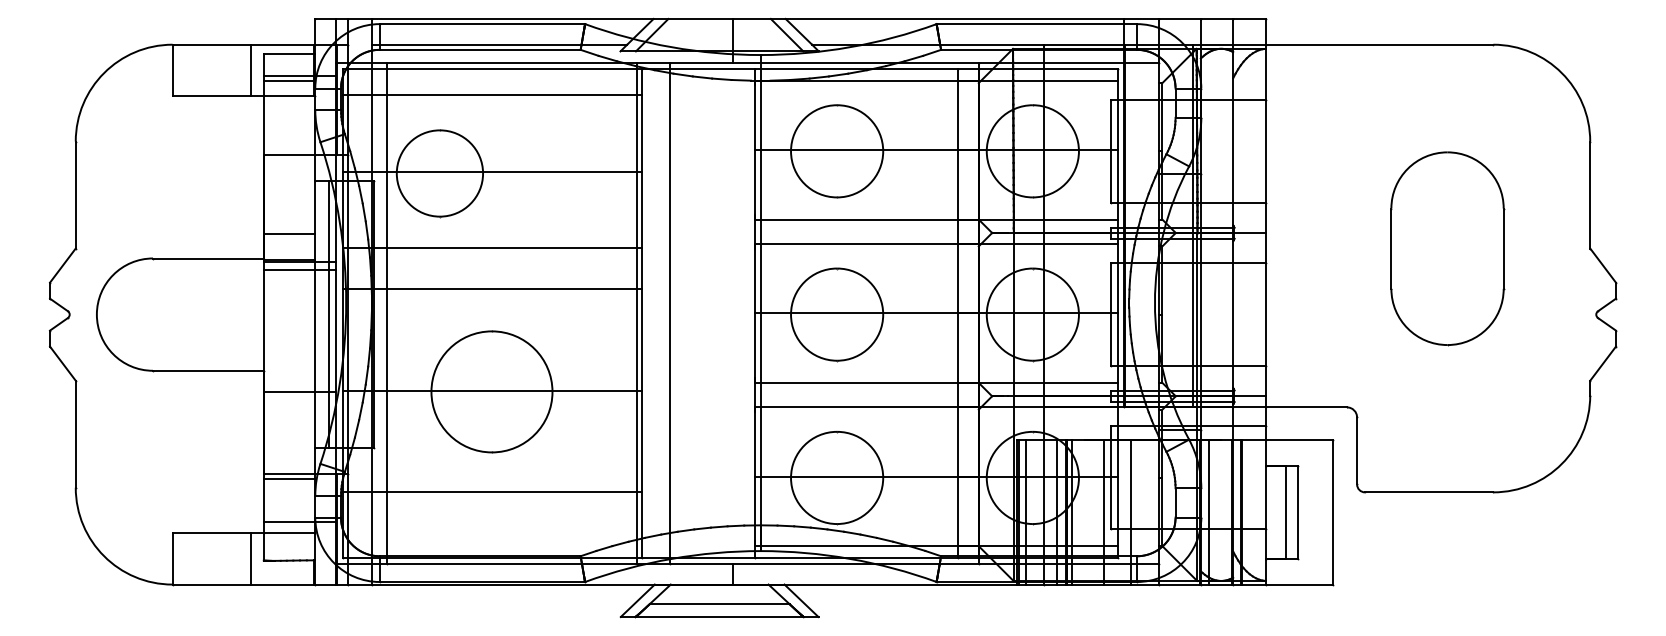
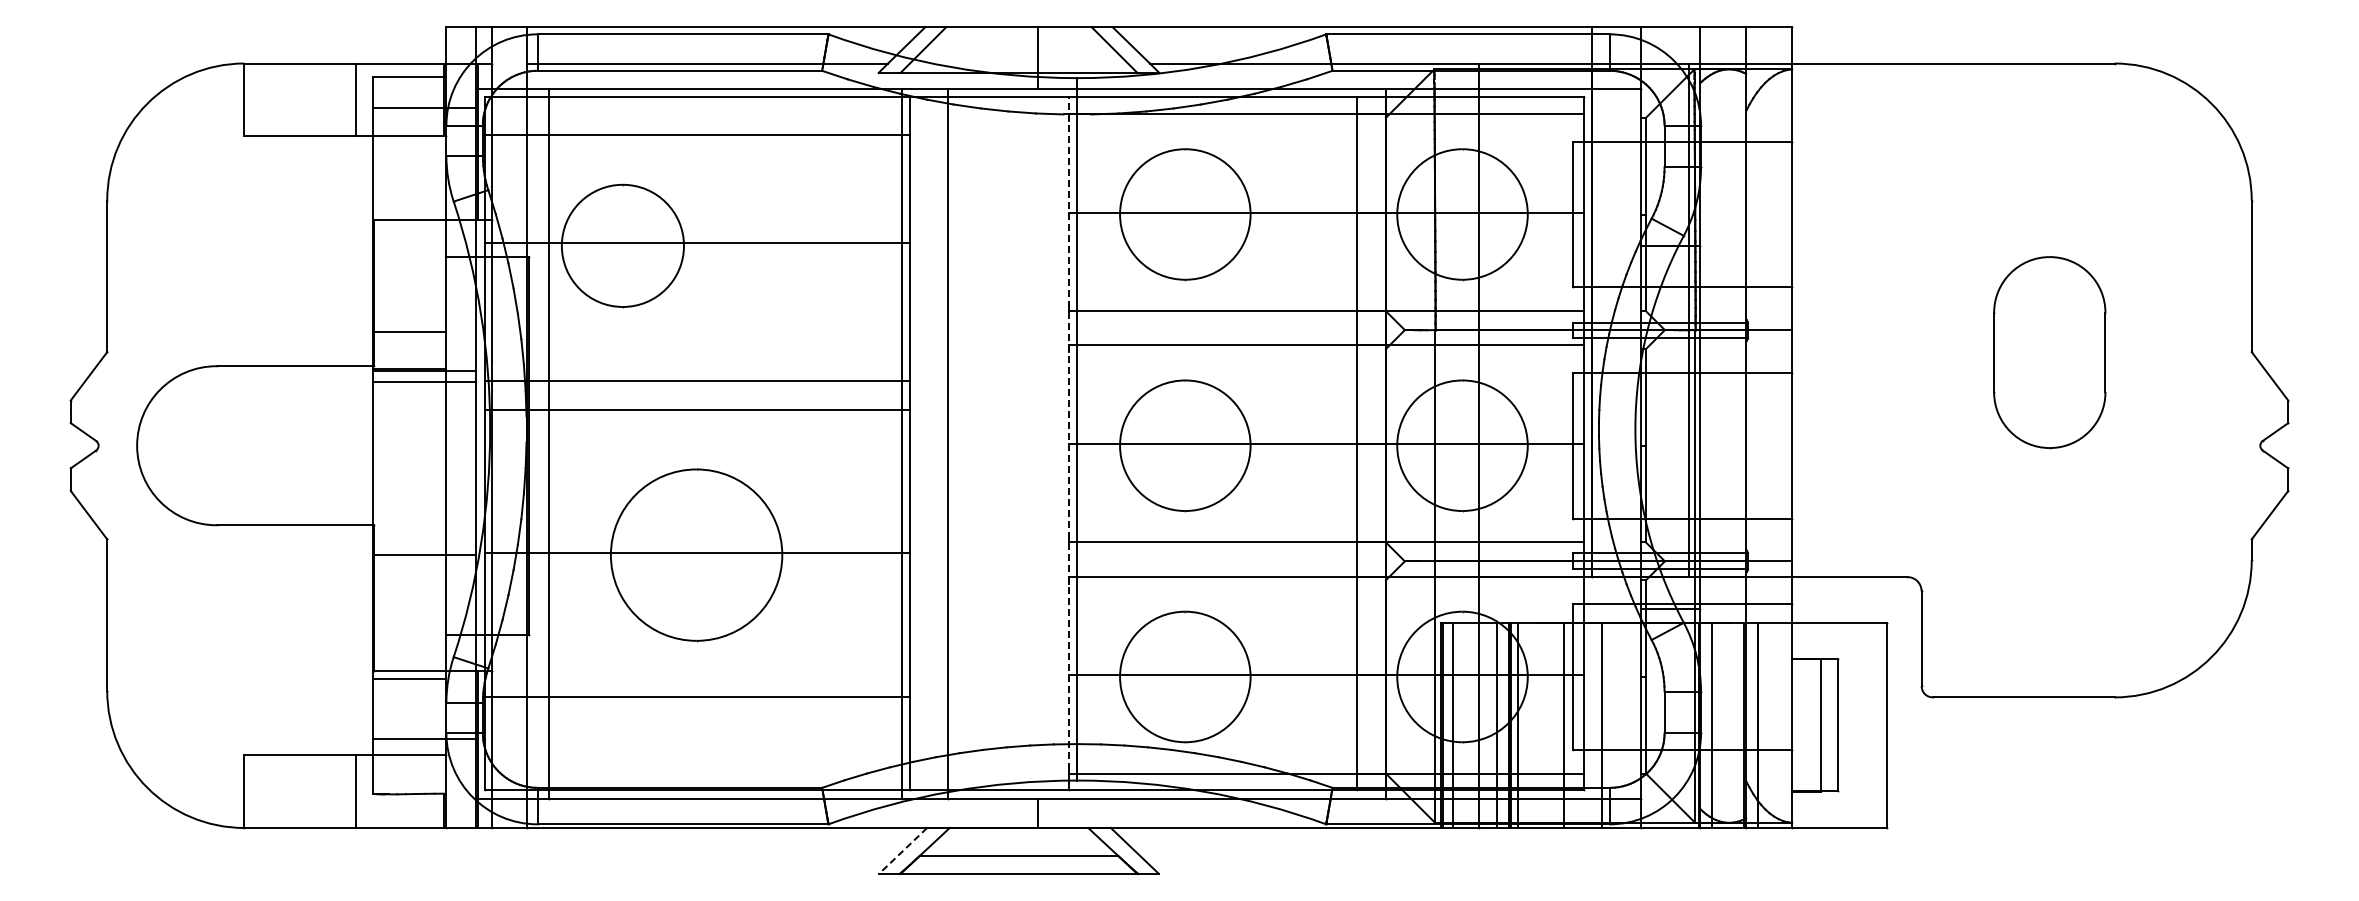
line: (289, 80) -> (409, 114), removed
line: (492, 248) -> (697, 381), moved
part: (1447, 248) -> (2049, 352), size x0.7
line: (754, 310) -> (1068, 439), solid -> dashed
line: (328, 314) -> (465, 445), removed
line: (637, 601) -> (902, 851), solid -> dashed

